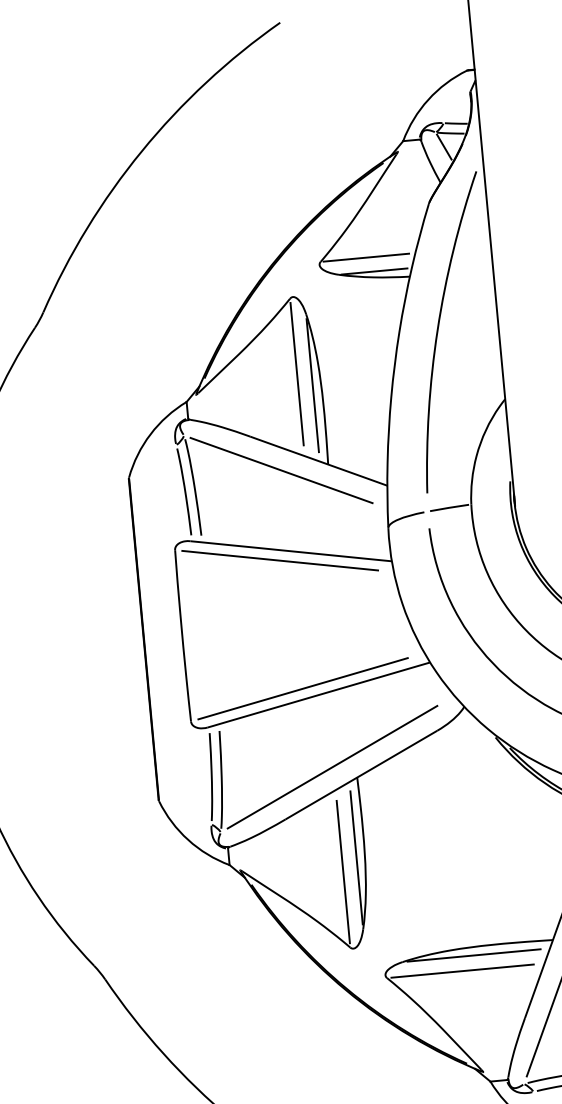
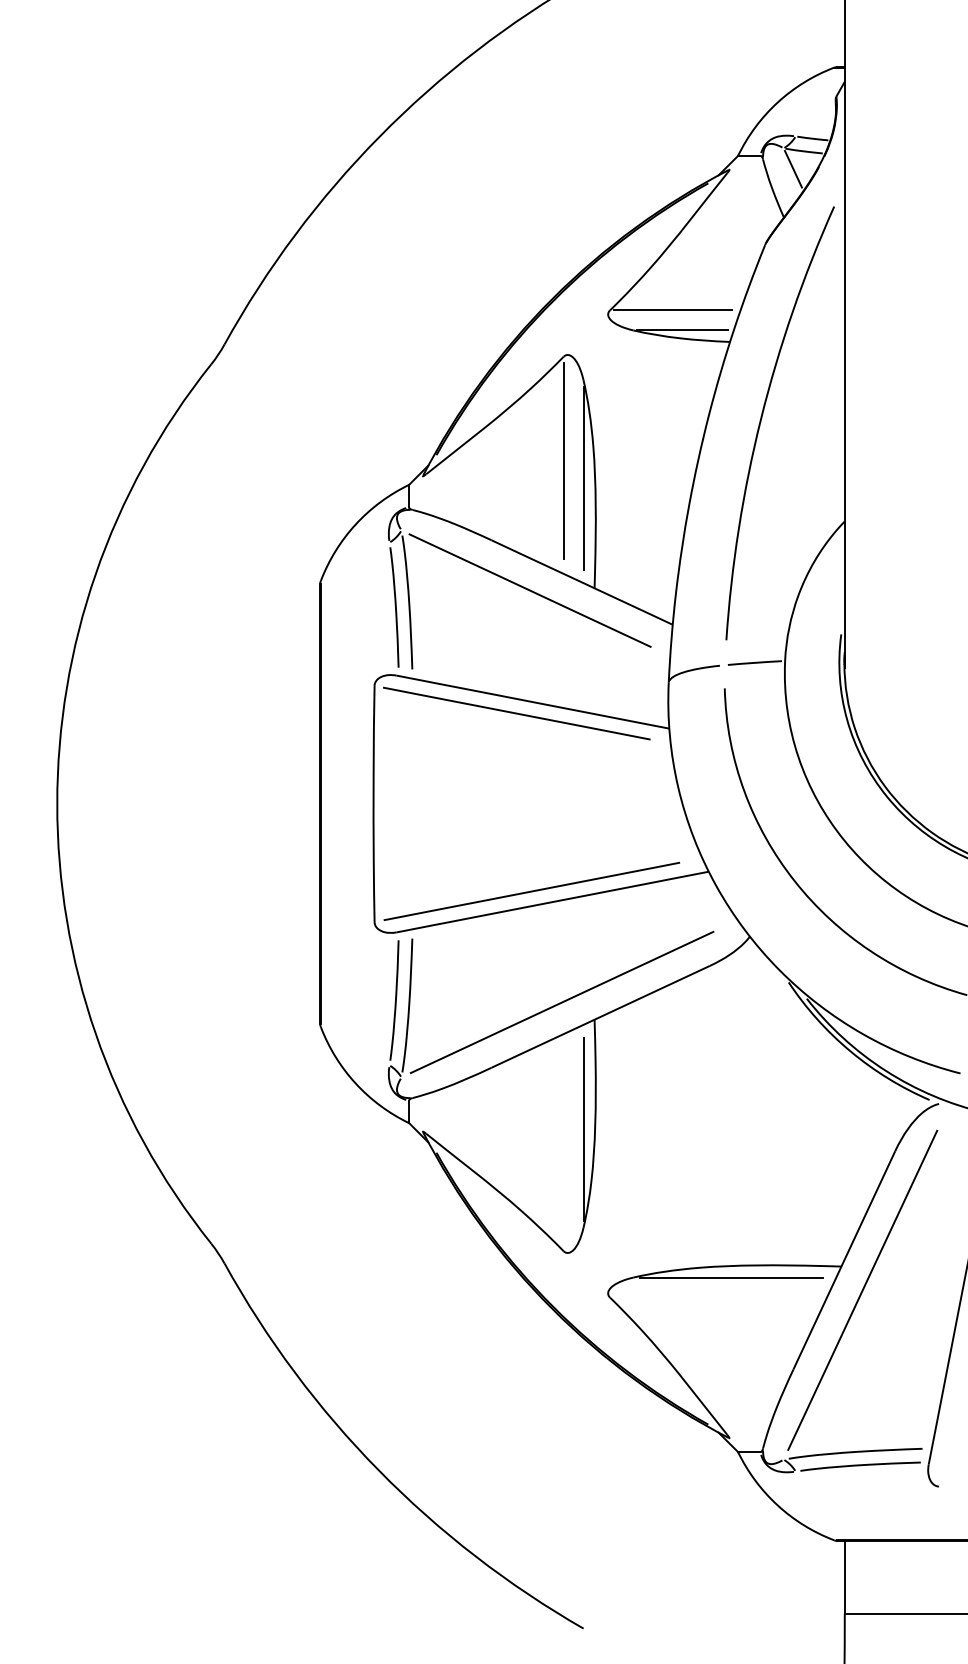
line: (343, 872) -> (563, 1147), removed
line: (462, 971) -> (713, 1297), removed

